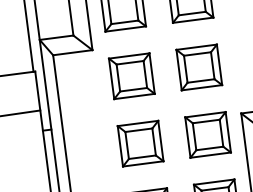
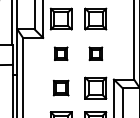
part: (198, 67) -> (95, 53), size x0.6
part: (130, 76) -> (60, 53), size x0.6
part: (138, 142) -> (60, 87), size x0.7

